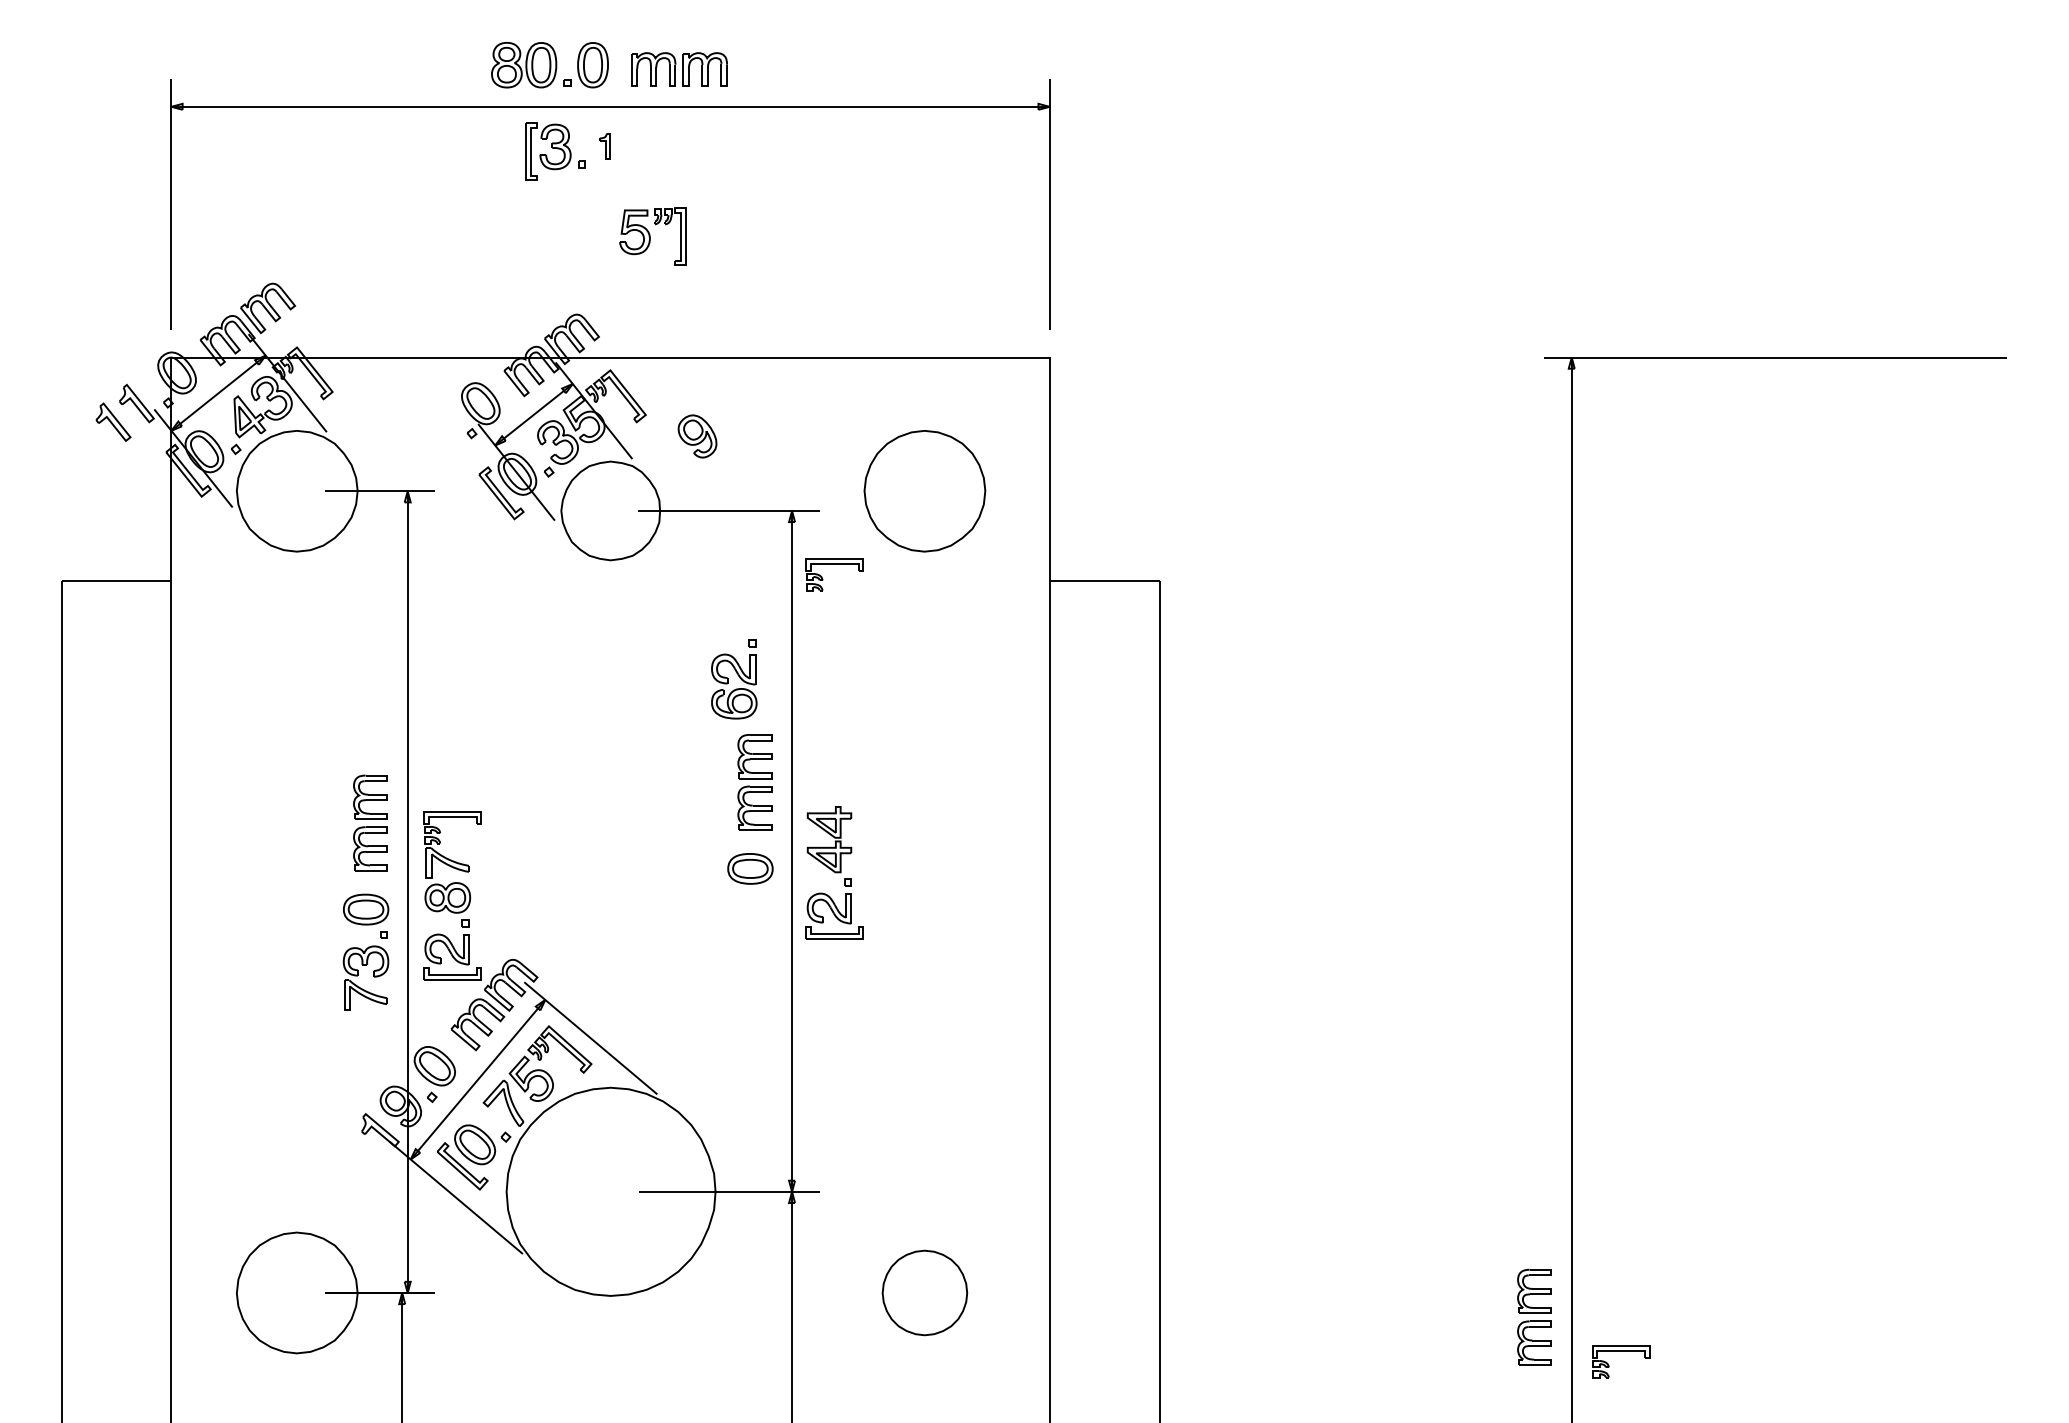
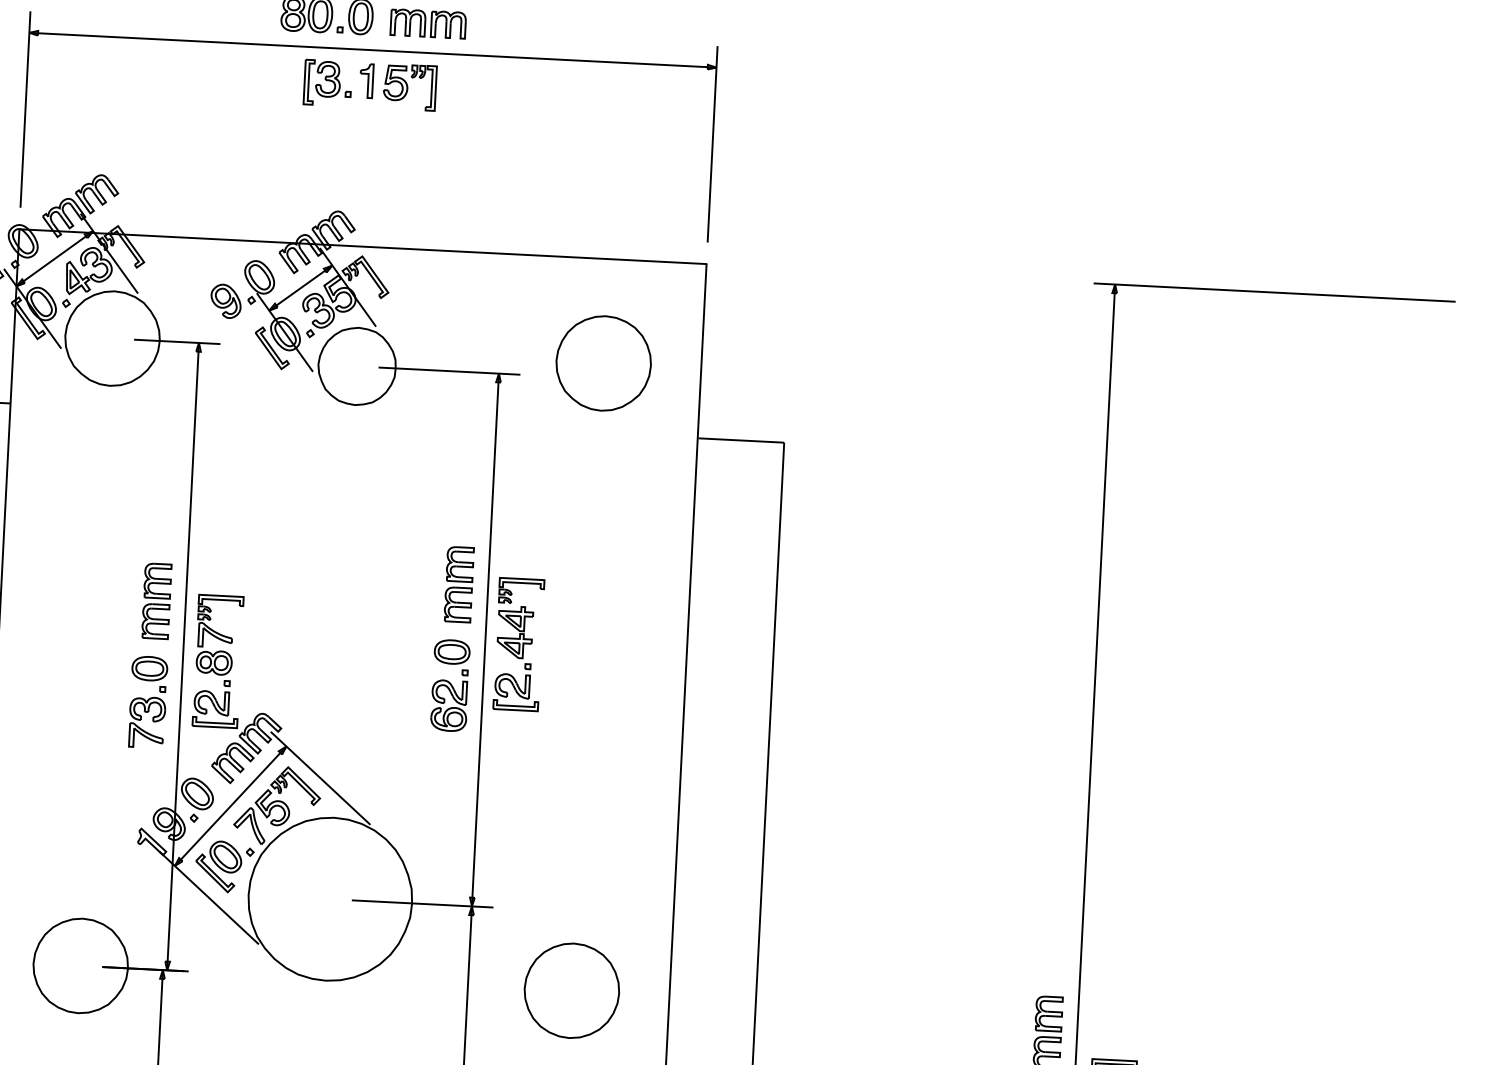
part: (604, 146) -> (366, 81), size x1.67
part: (652, 236) -> (409, 87), moved
part: (697, 436) -> (226, 301), moved
part: (834, 564) -> (521, 583), moved
part: (734, 679) -> (449, 700), moved
part: (924, 1292) -> (571, 990), size x1.43

